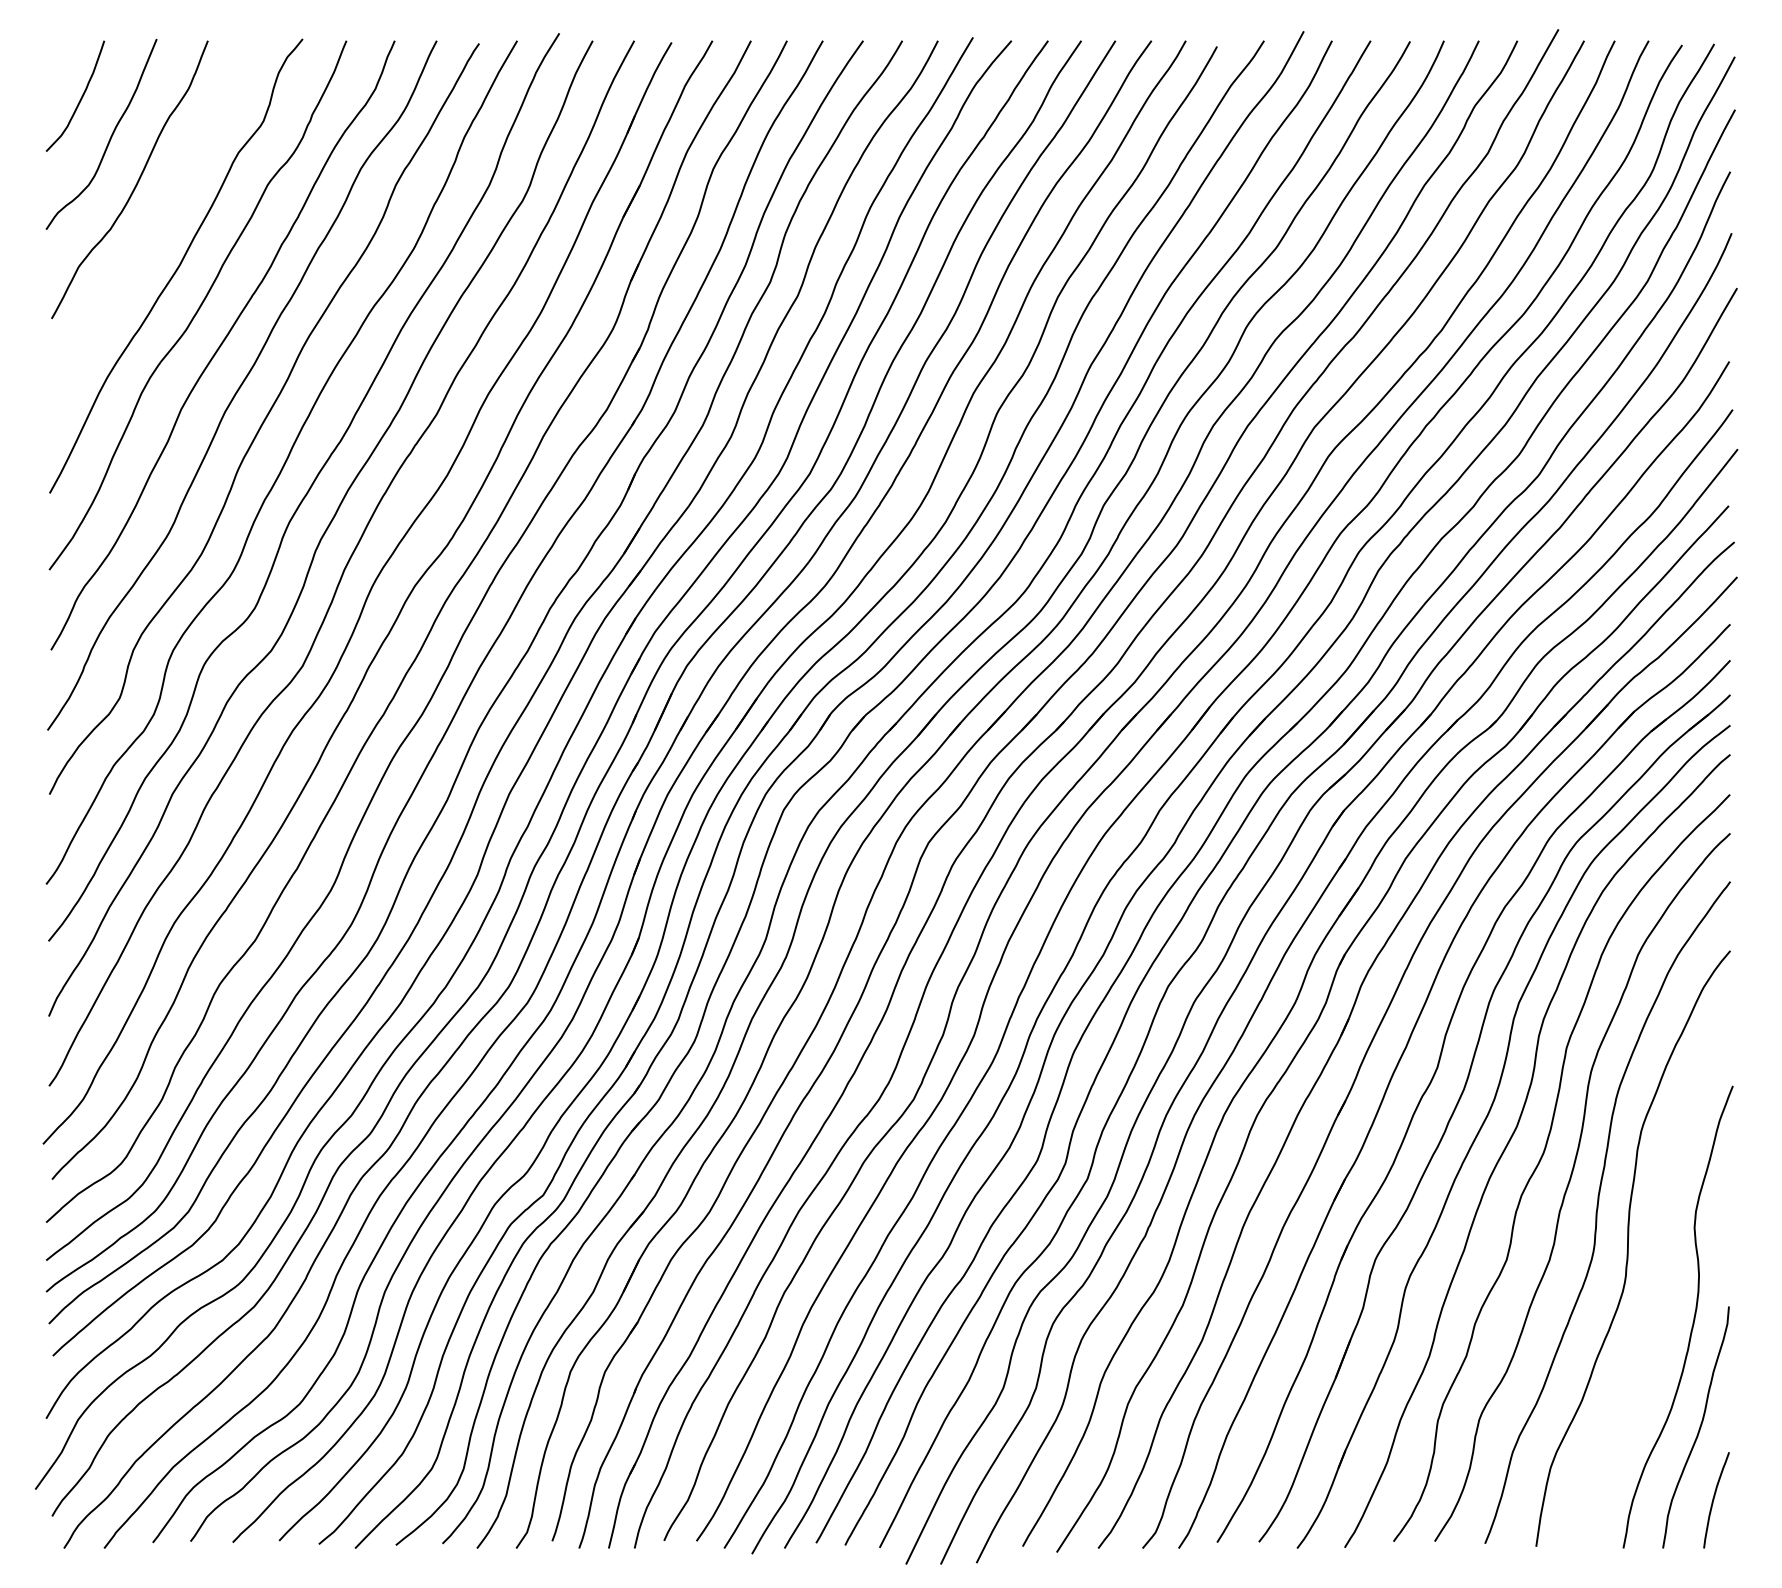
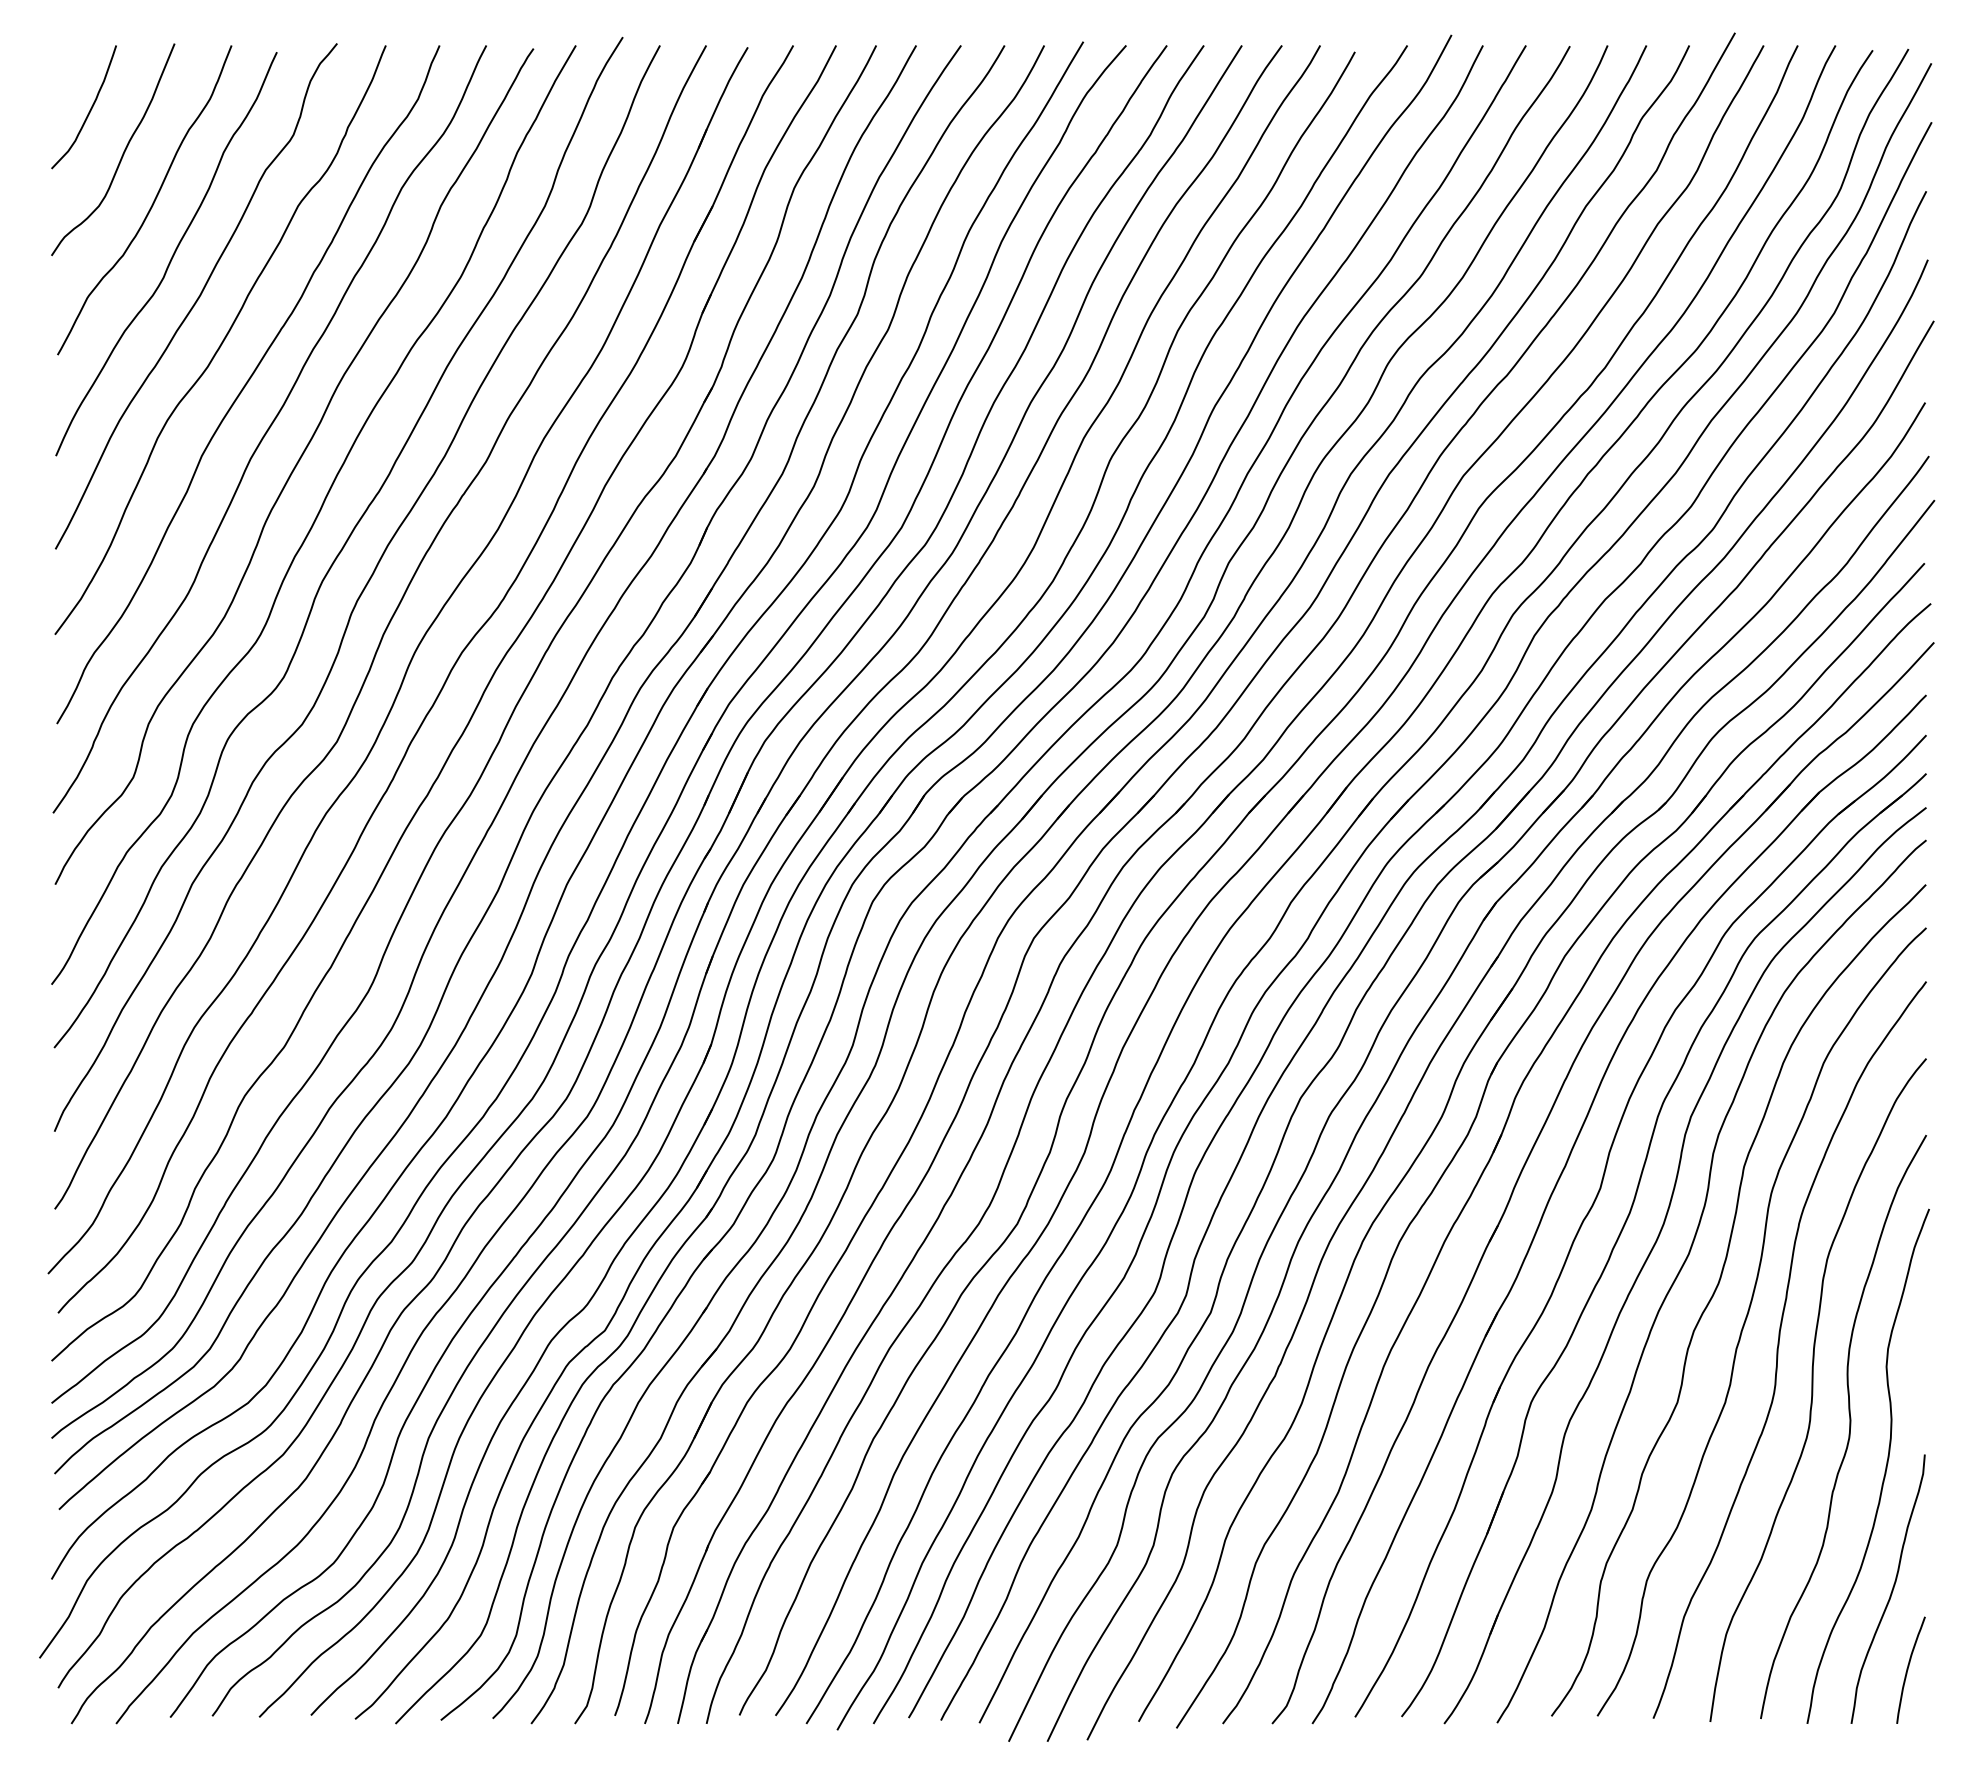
curve: (153, 230) -> (171, 256), added
curve: (1661, 1281) -> (1849, 1426), added

